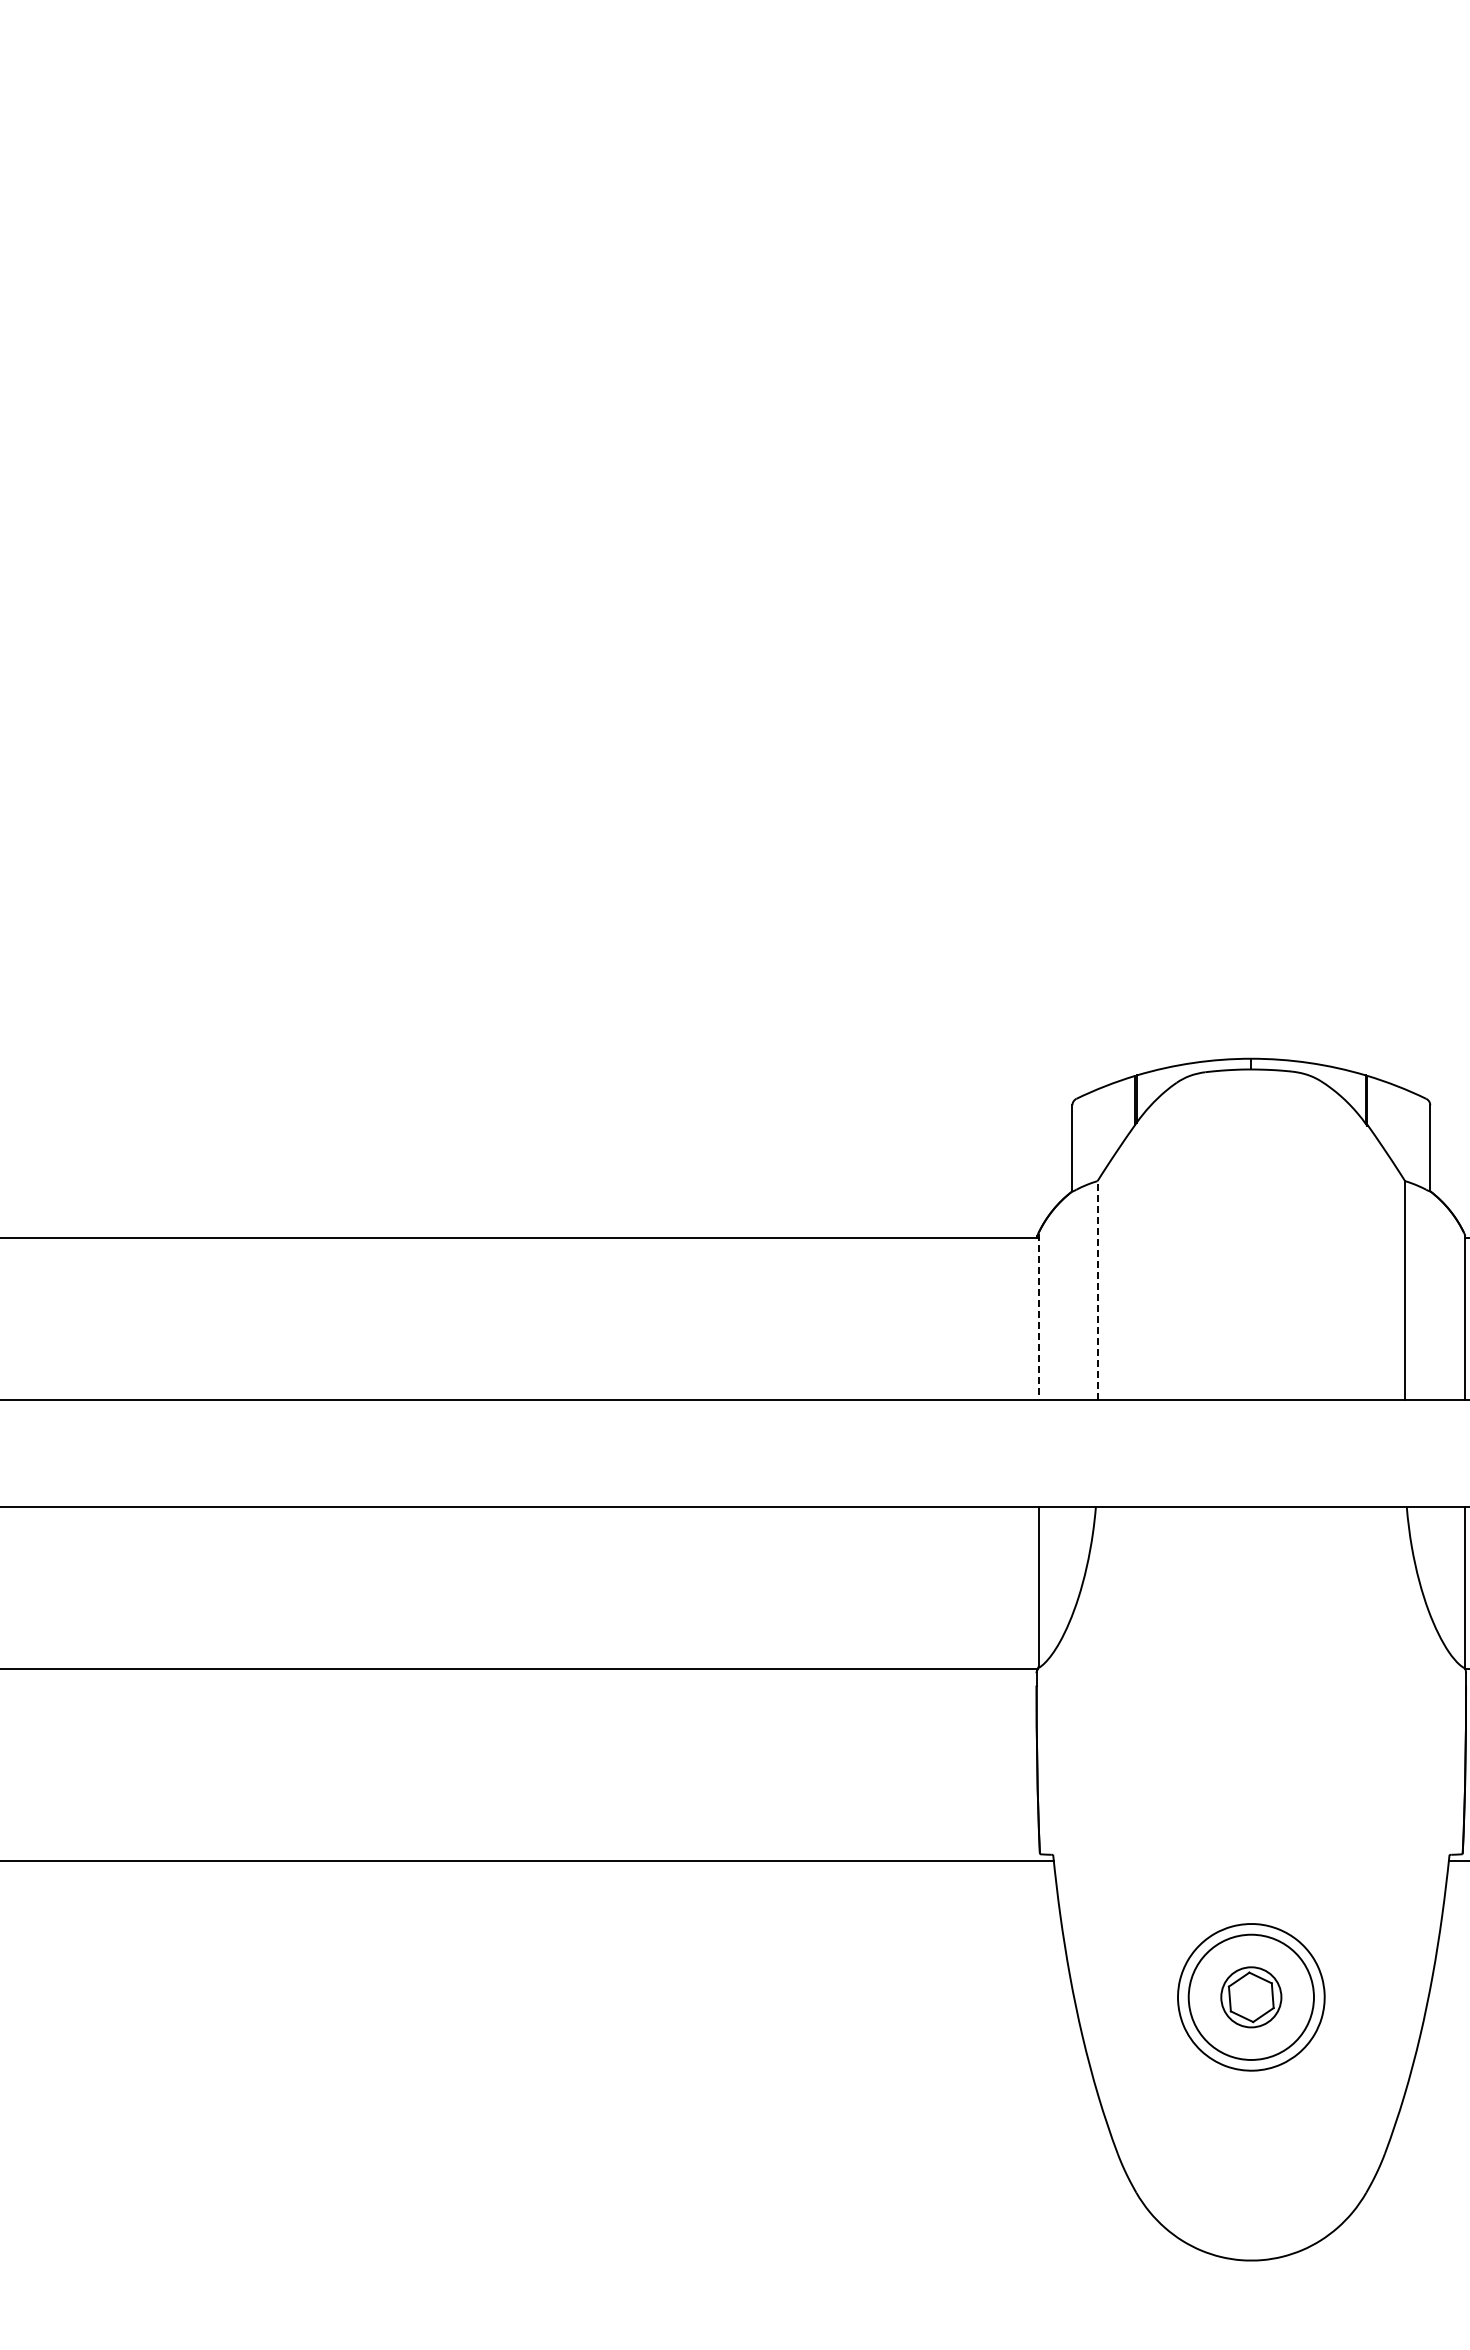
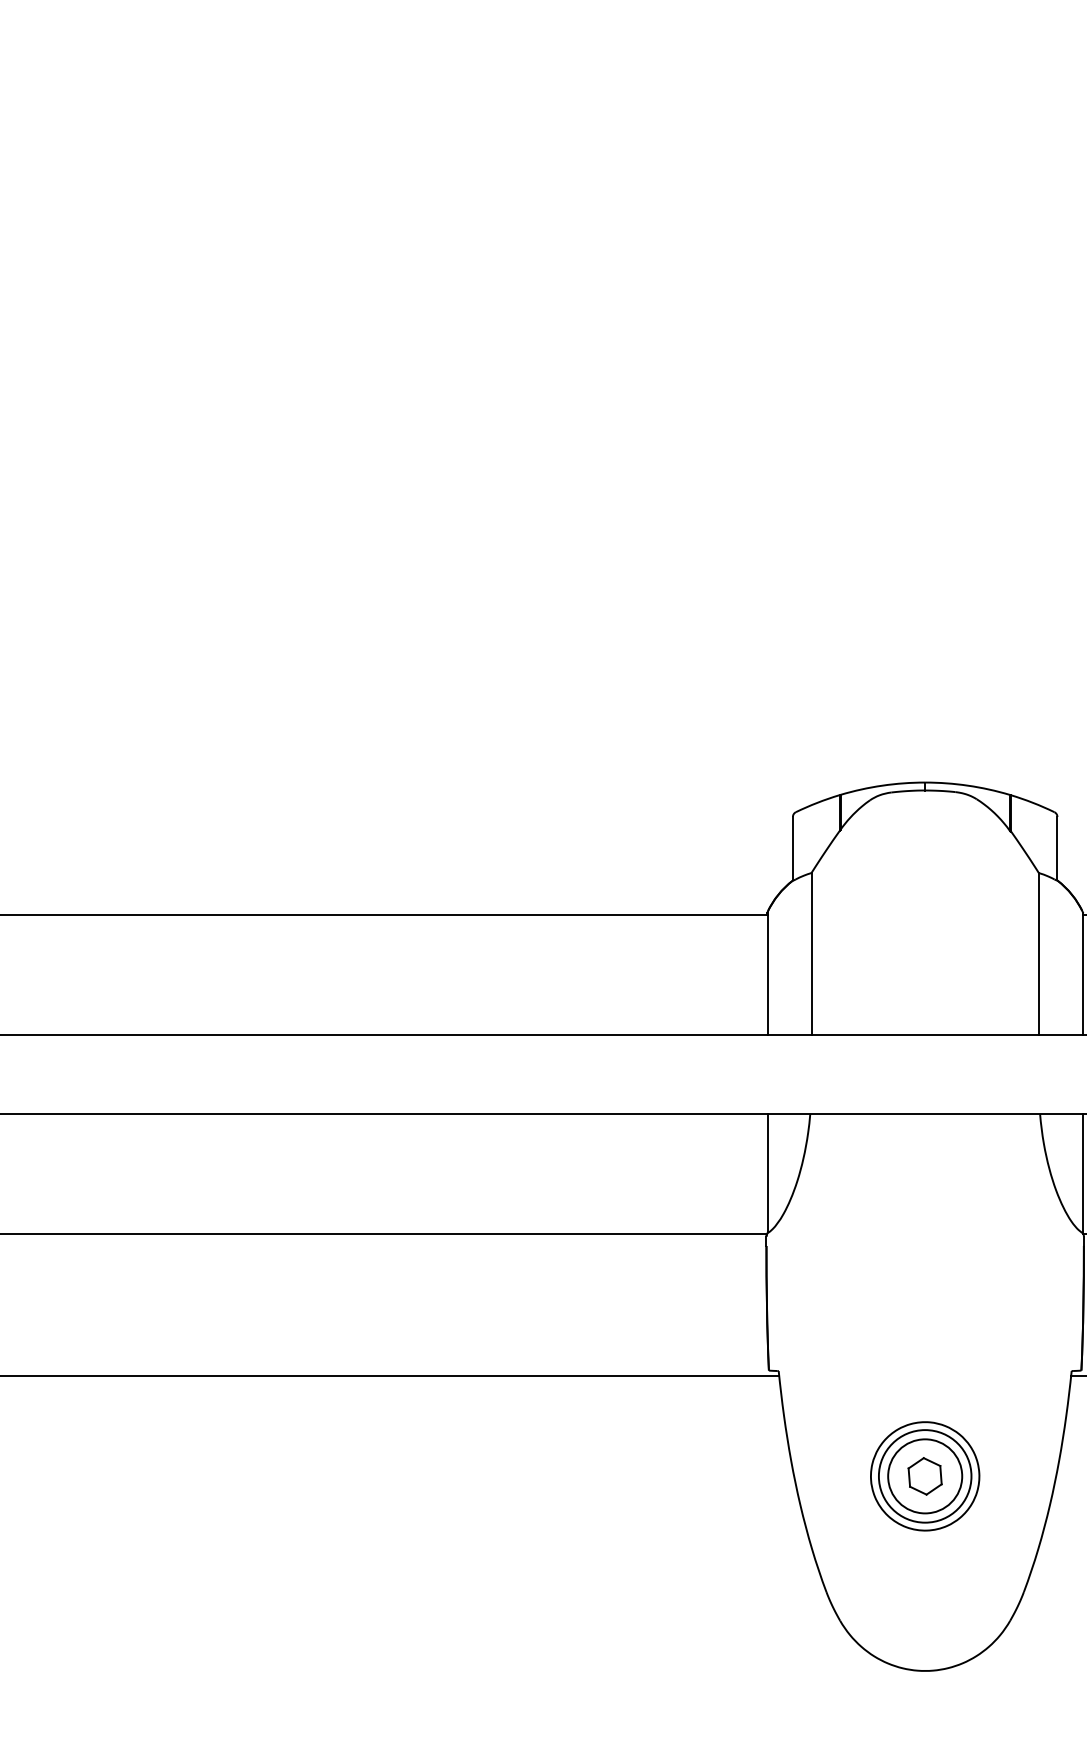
line: (1097, 1289) -> (811, 953), dashed -> solid
line: (1038, 1317) -> (767, 973), dashed -> solid
circle: (1251, 1997) -> (925, 1476), size x1.67

